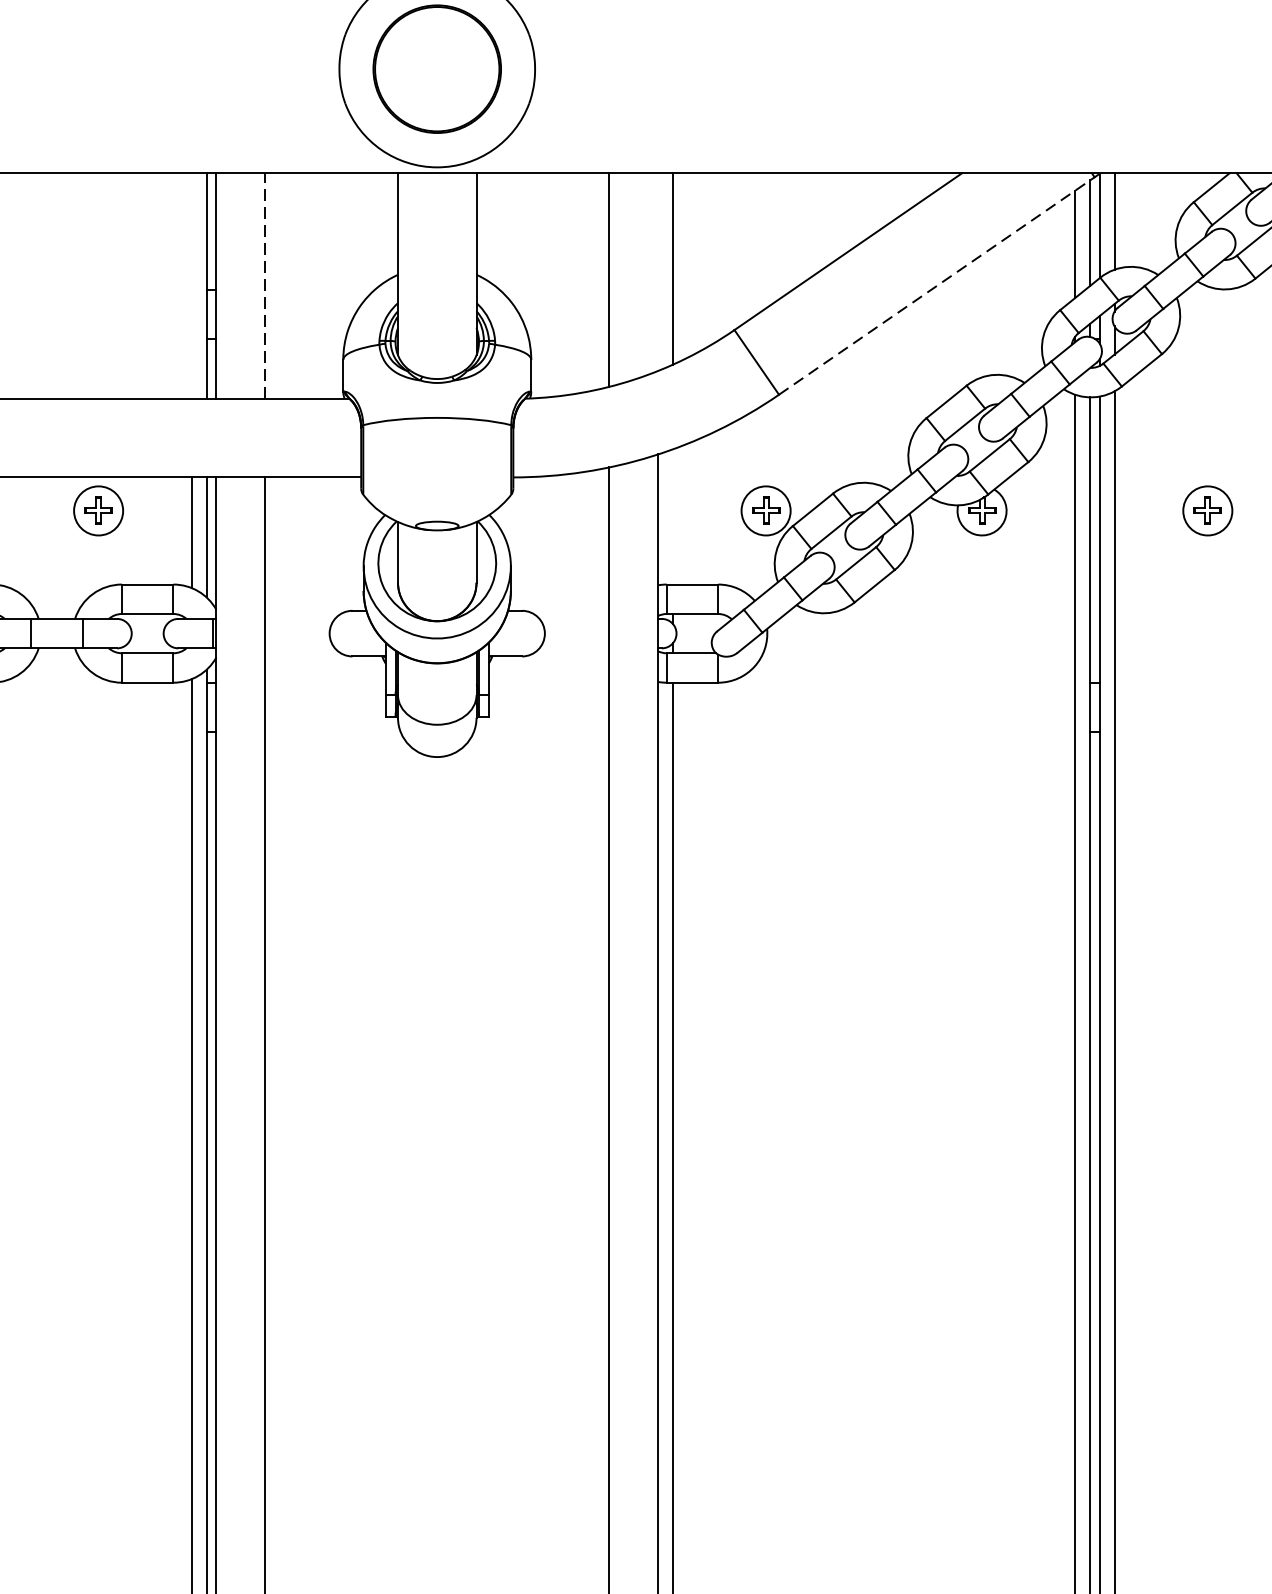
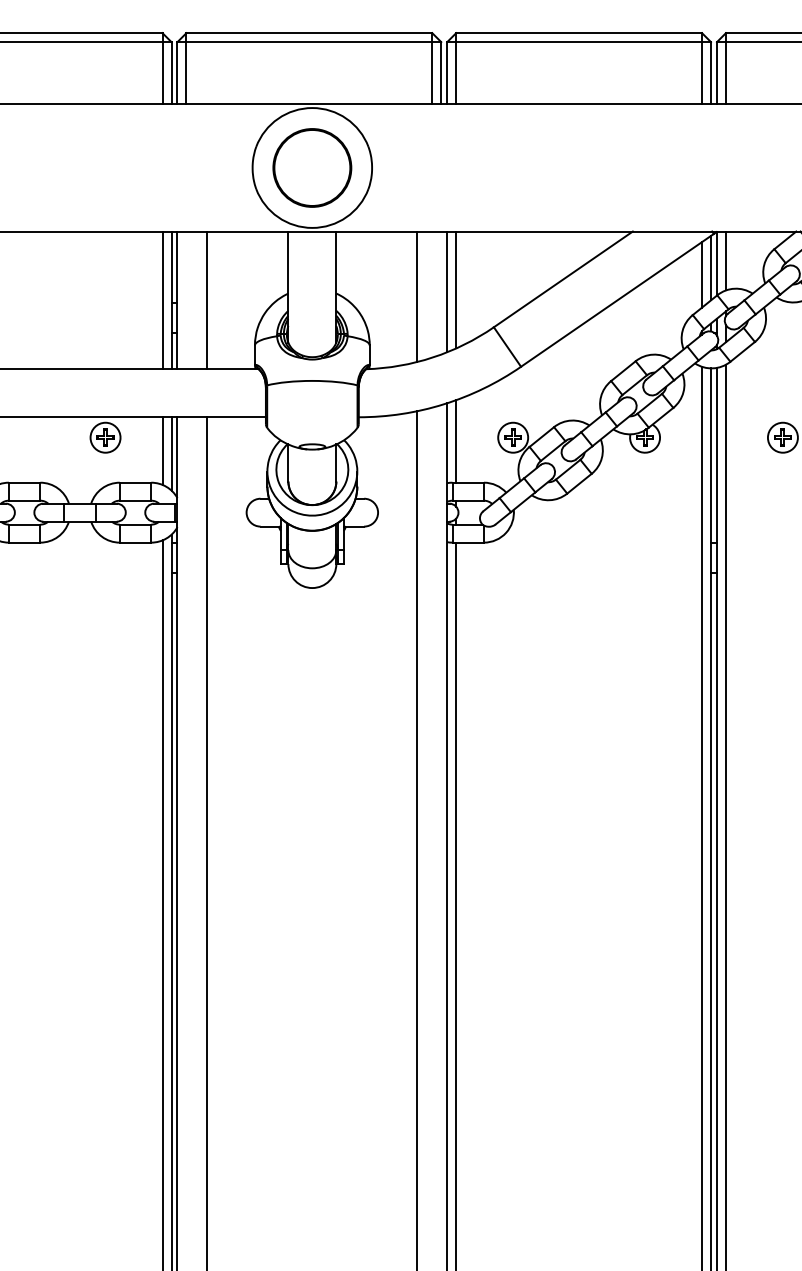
line: (658, 271) -> (447, 291), added
line: (191, 286) -> (162, 300), added
line: (265, 286) -> (207, 300), dashed -> solid
line: (936, 286) -> (617, 300), dashed -> solid
line: (673, 517) -> (456, 441), added

